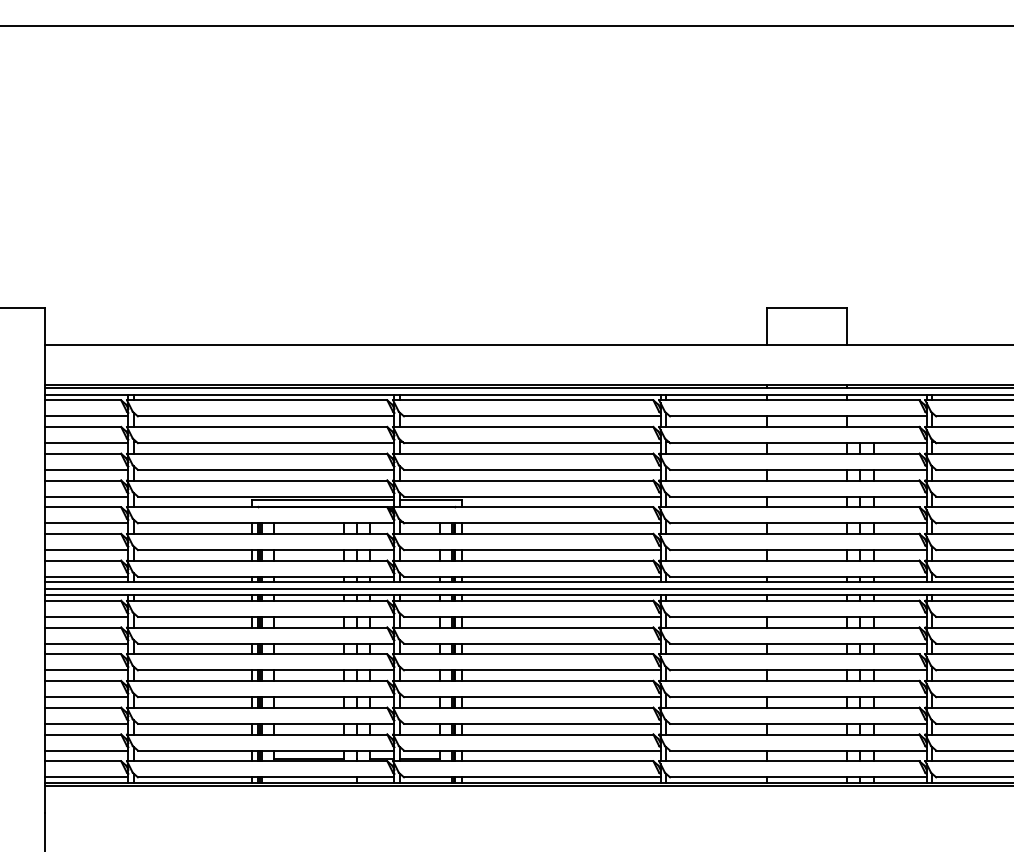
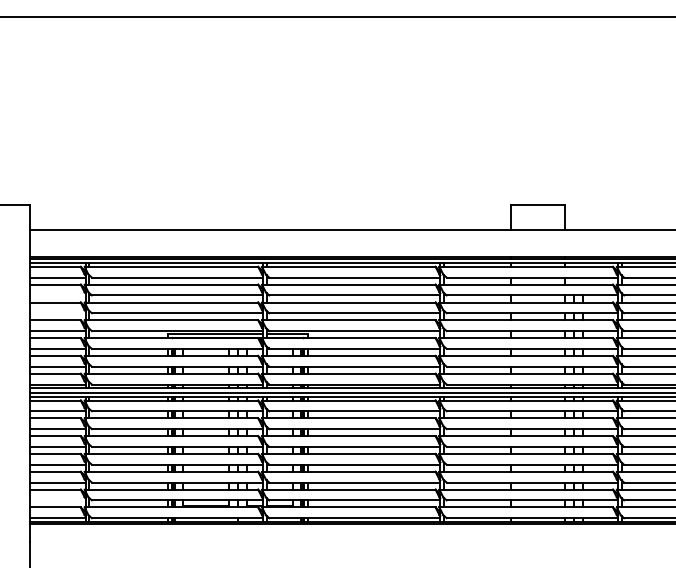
line: (86, 443) -> (57, 295), removed
line: (86, 470) -> (57, 313), removed
line: (86, 750) -> (57, 500), removed

